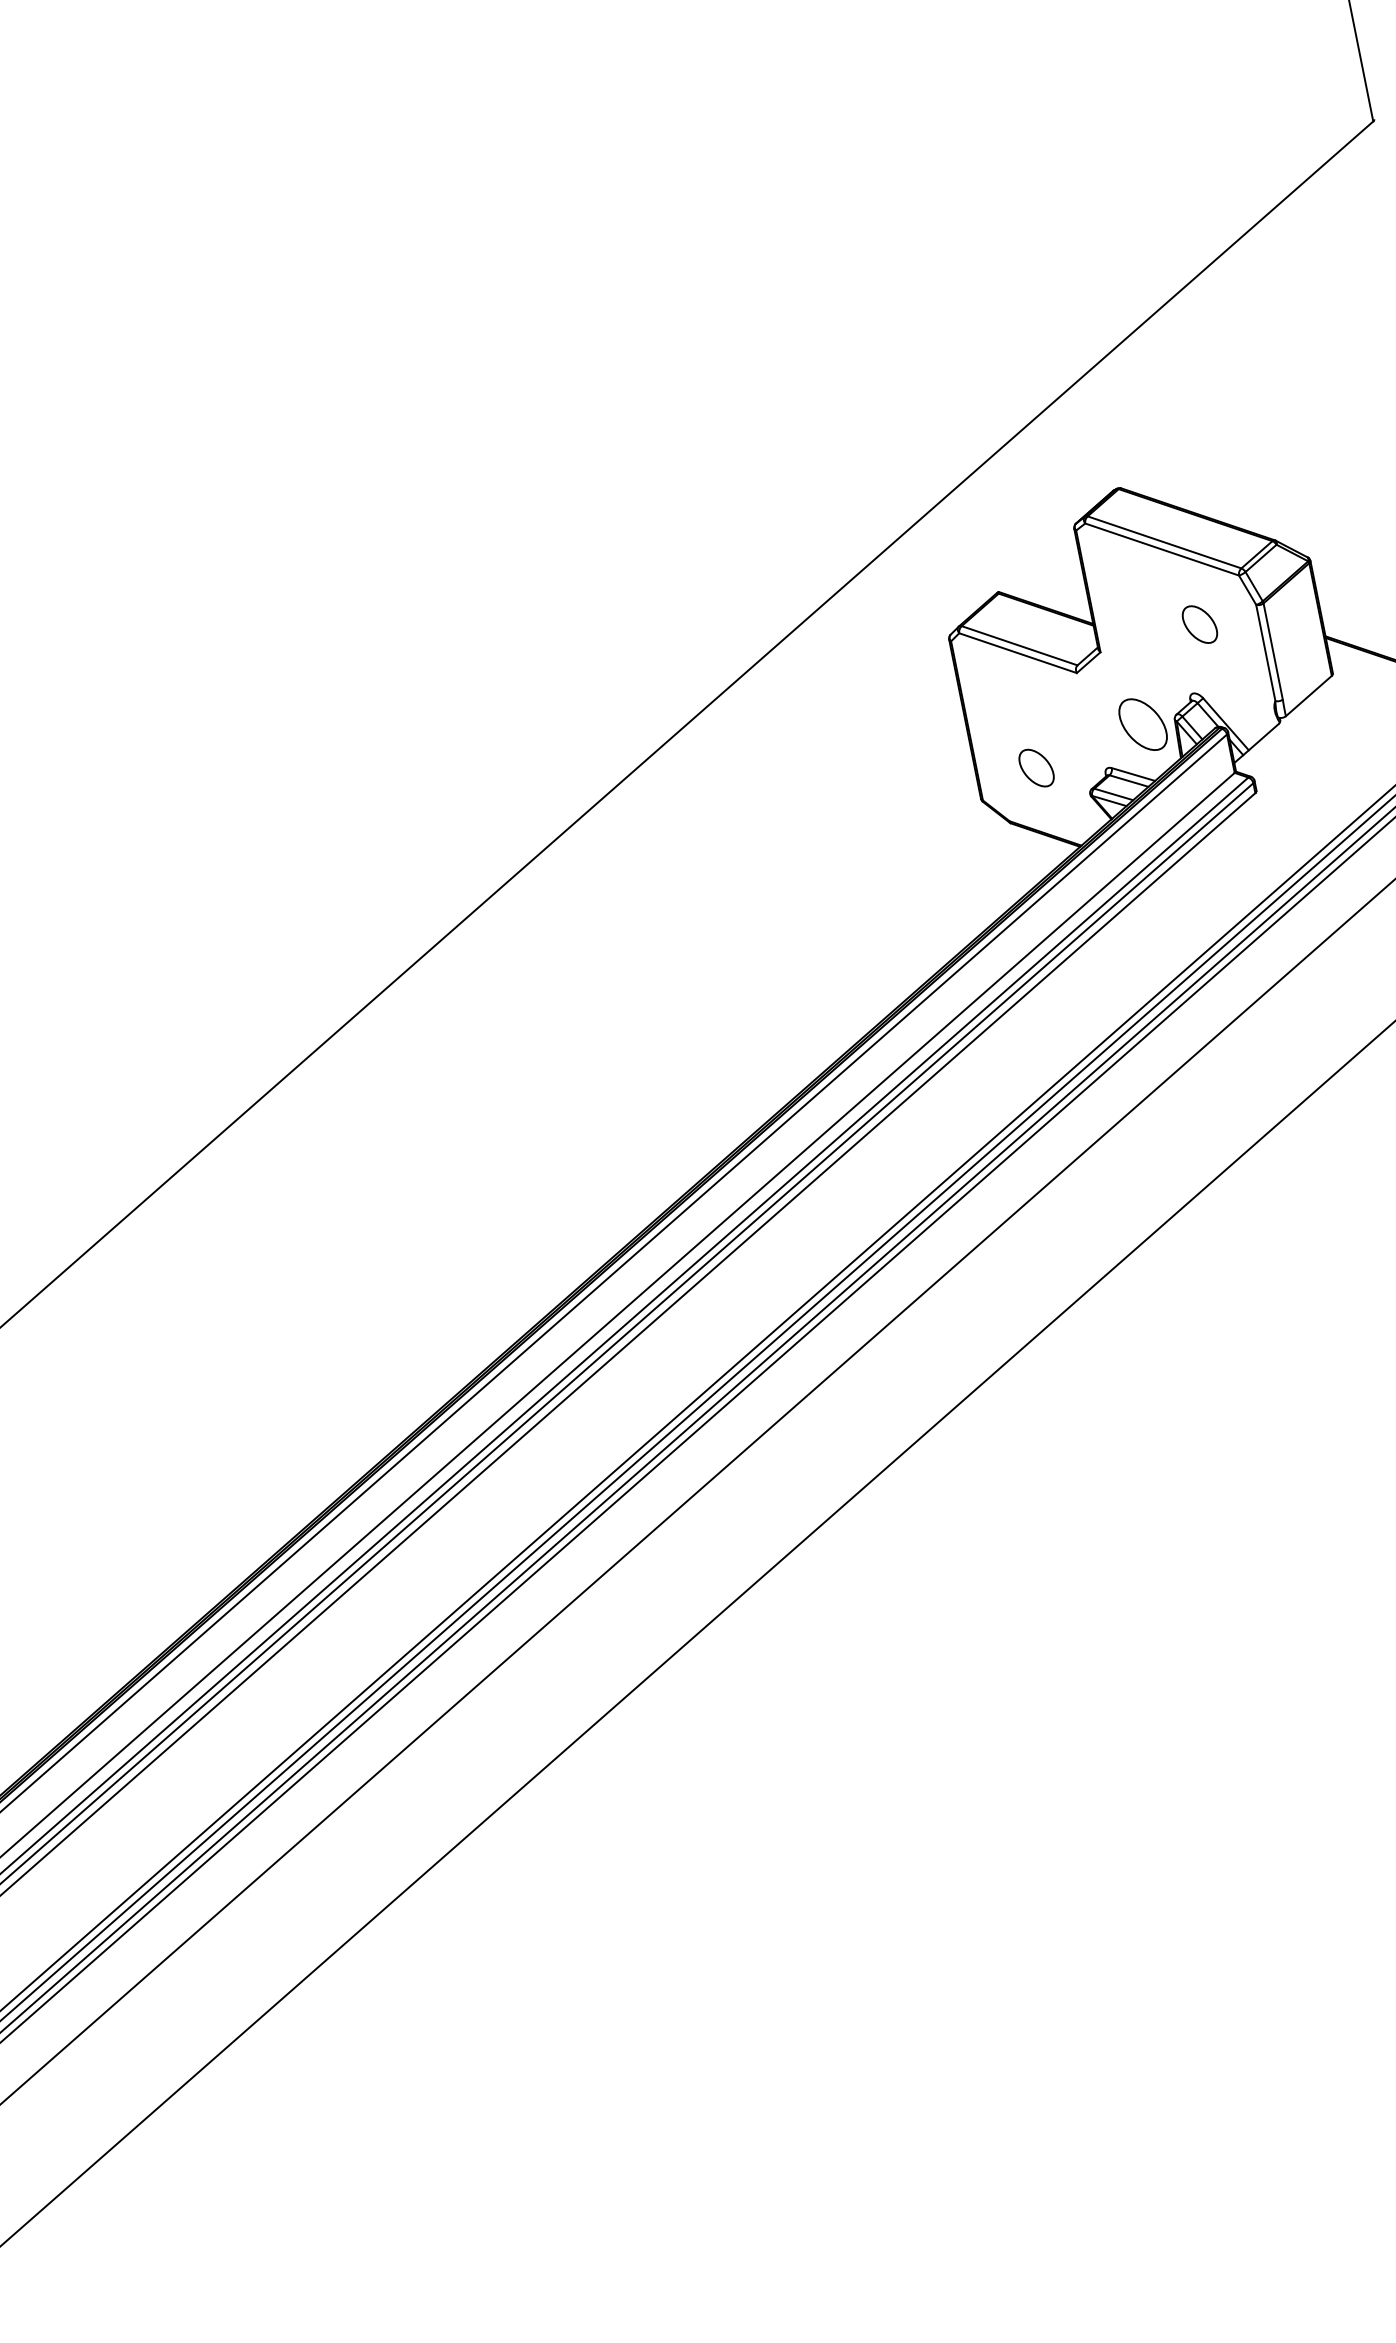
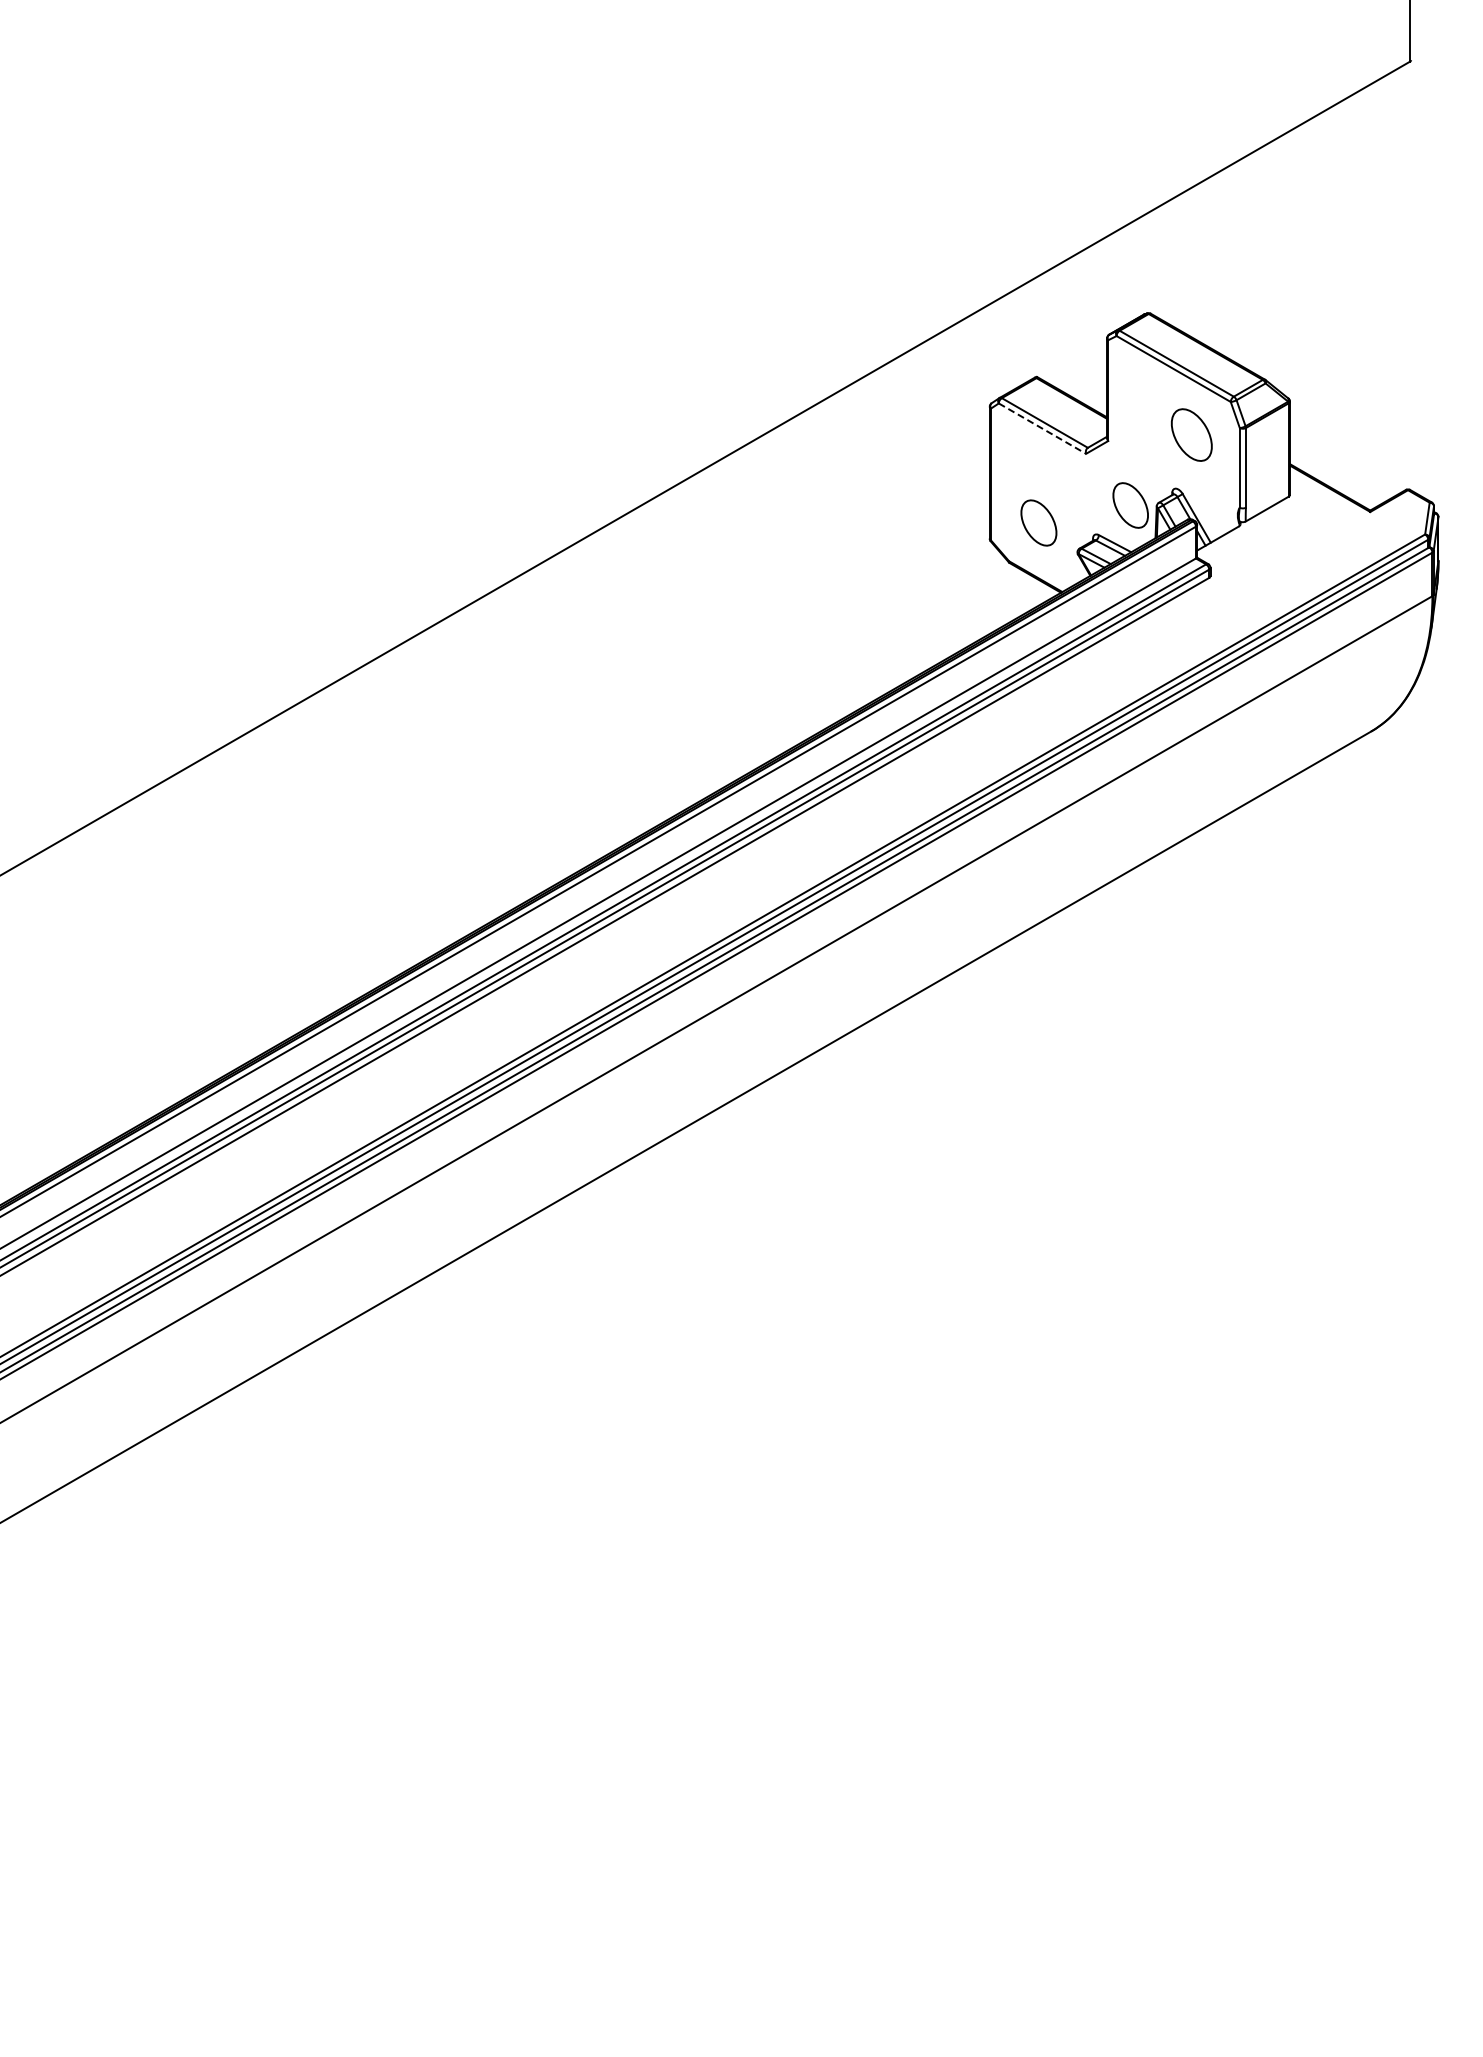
part: (1199, 624) -> (1191, 434), size x1.6
line: (1018, 652) -> (1042, 428), solid -> dashed
part: (1036, 768) -> (1038, 523), size x1.4

